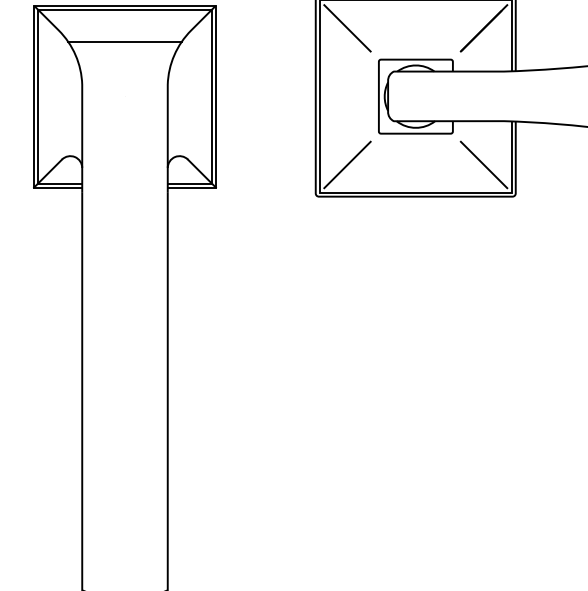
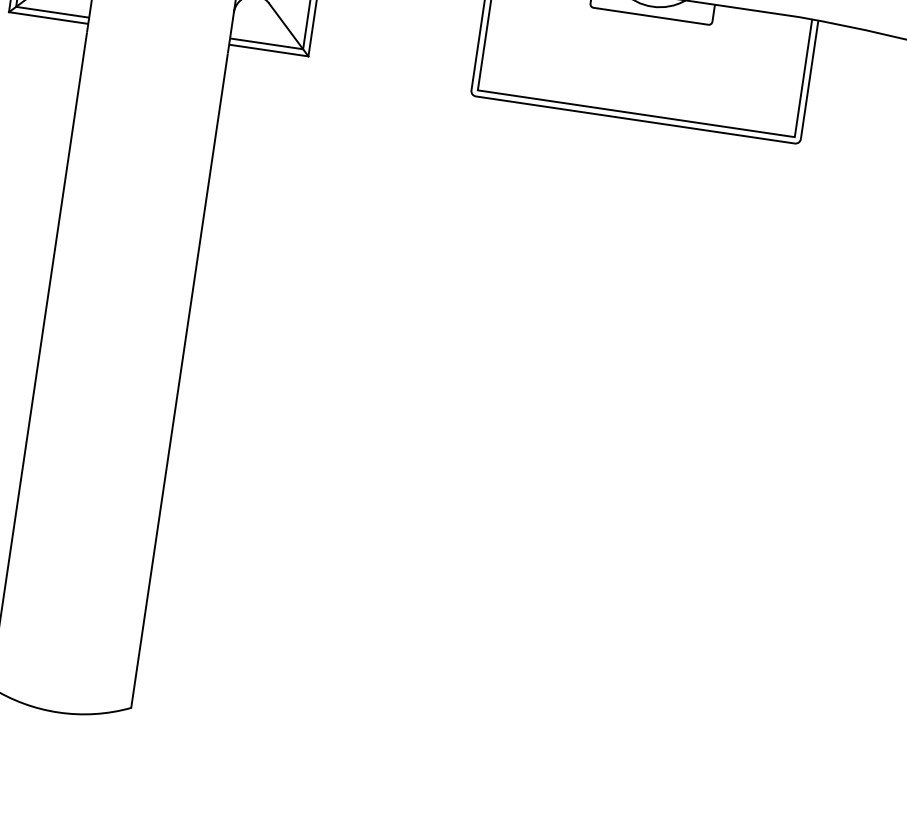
line: (347, 164) -> (530, 50), removed
line: (483, 164) -> (754, 83), removed

